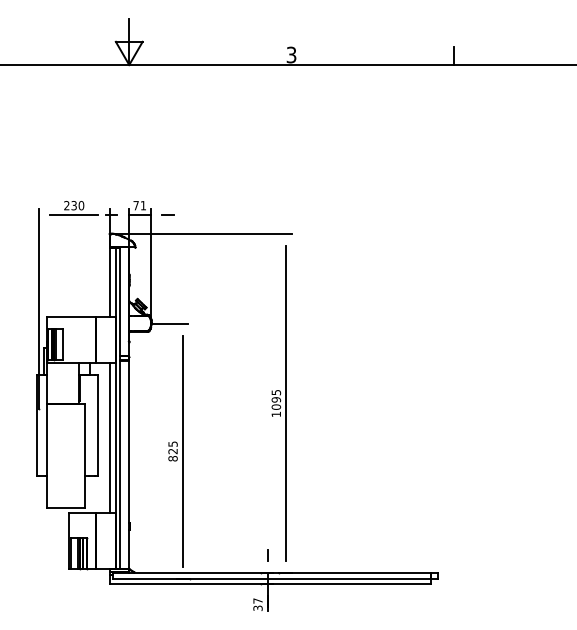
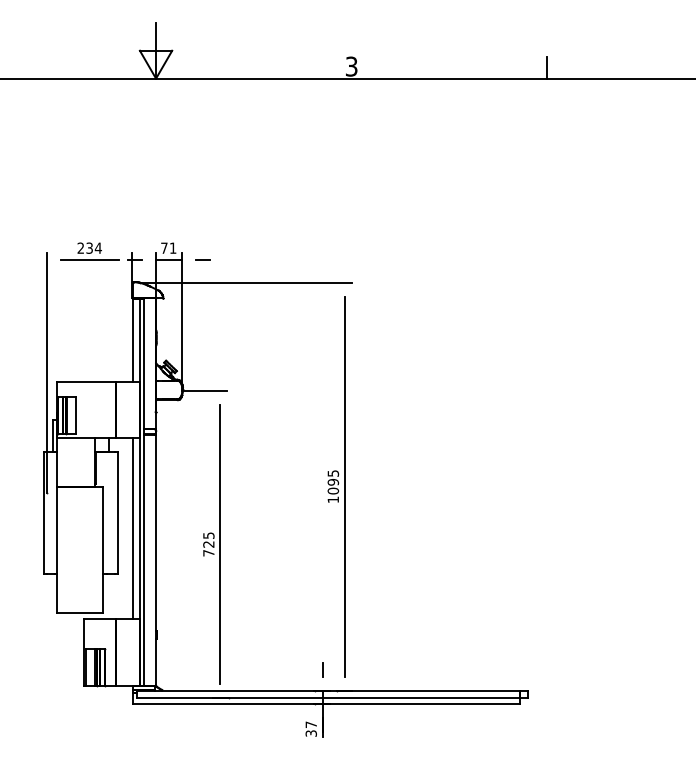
text: (80, 205) -> (97, 247), 230 -> 234
text: (172, 458) -> (208, 552), 825 -> 725

